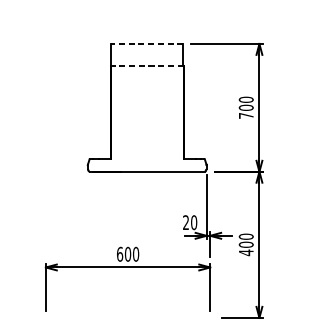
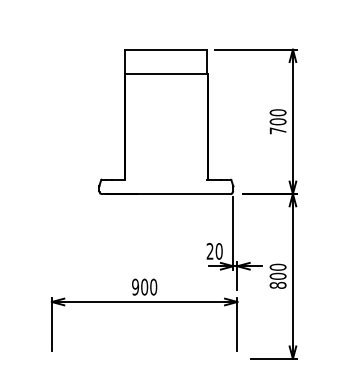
line: (147, 43) -> (166, 49), dashed -> solid
line: (146, 65) -> (165, 74), dashed -> solid
text: (245, 252) -> (277, 285), 400 -> 800
text: (119, 253) -> (135, 286), 600 -> 900

